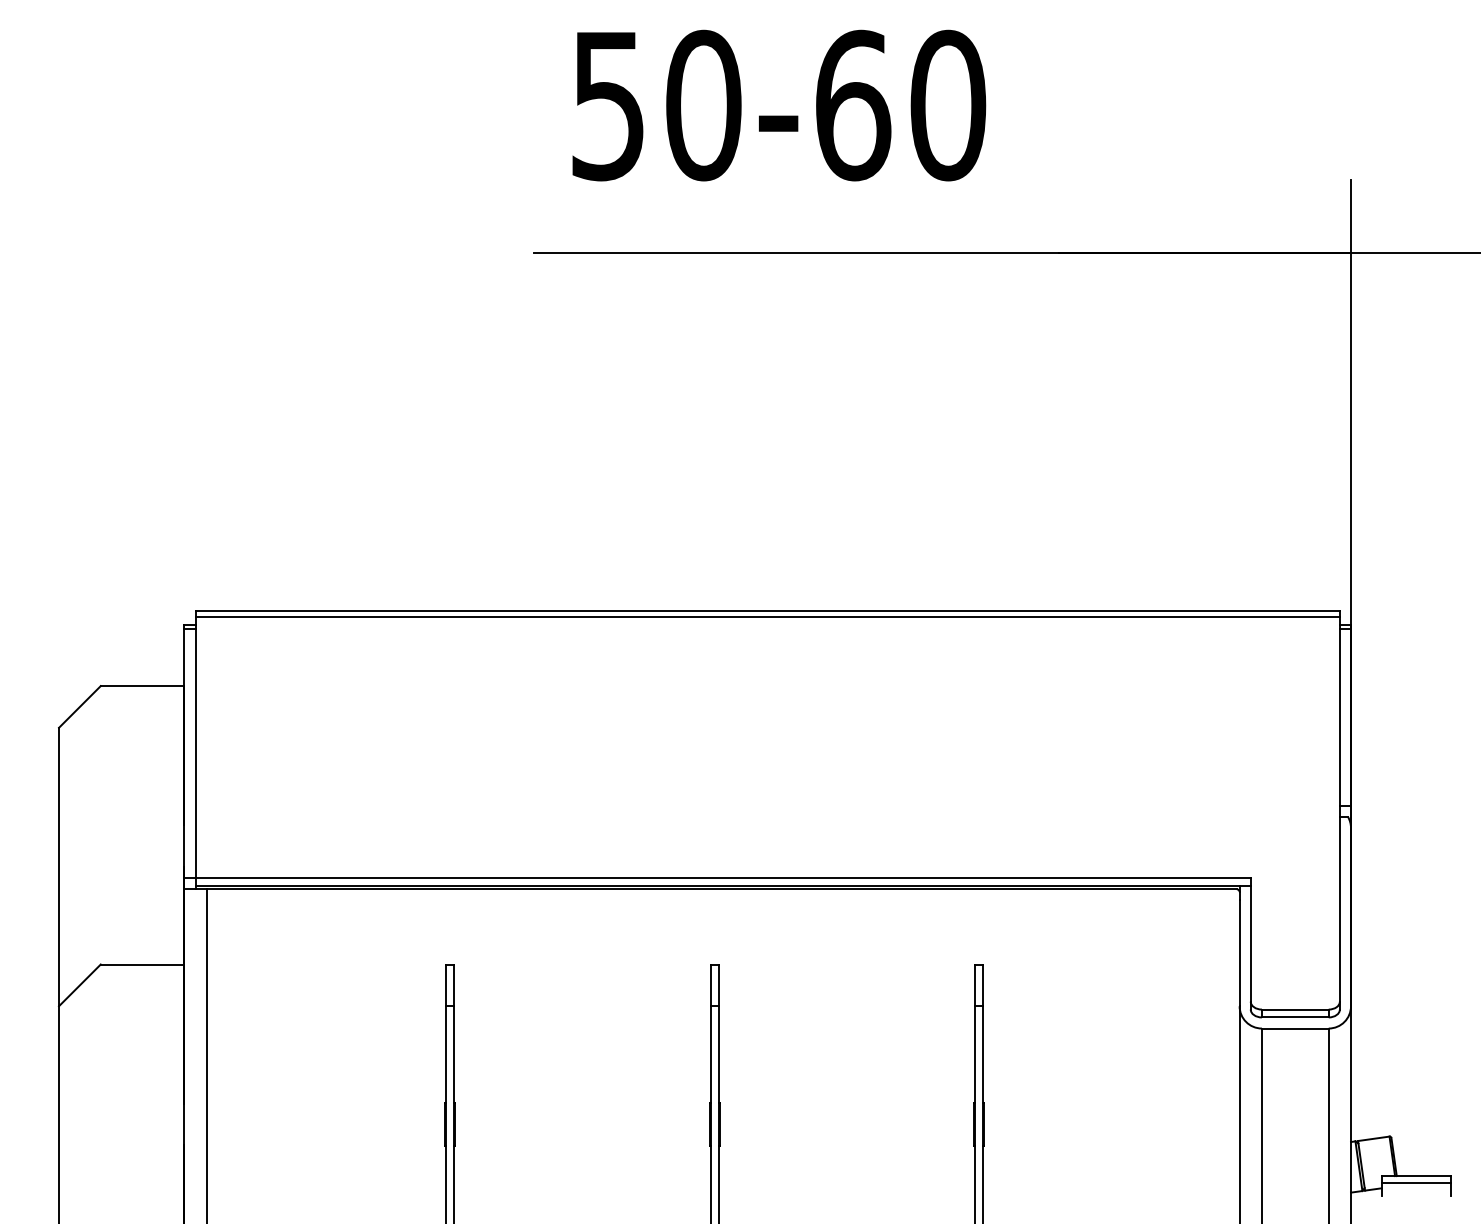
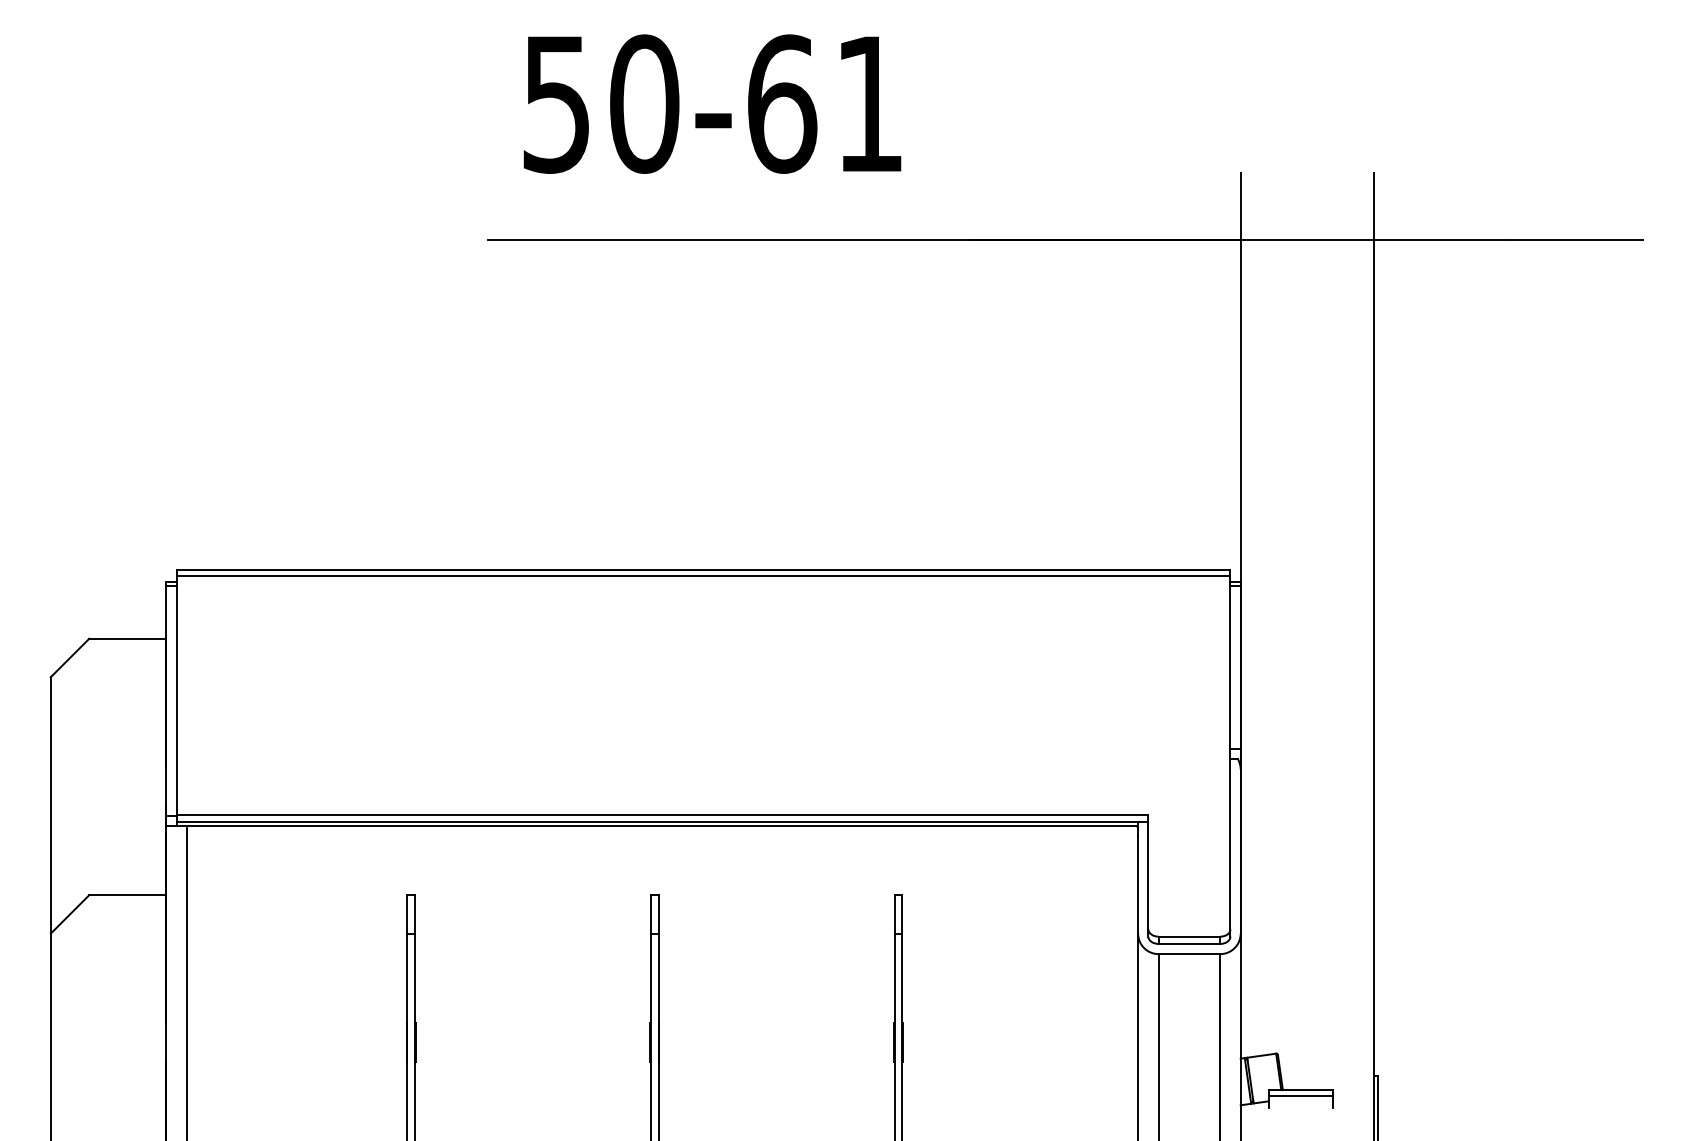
text: (947, 104) -> (869, 103), 50-60 -> 50-61

